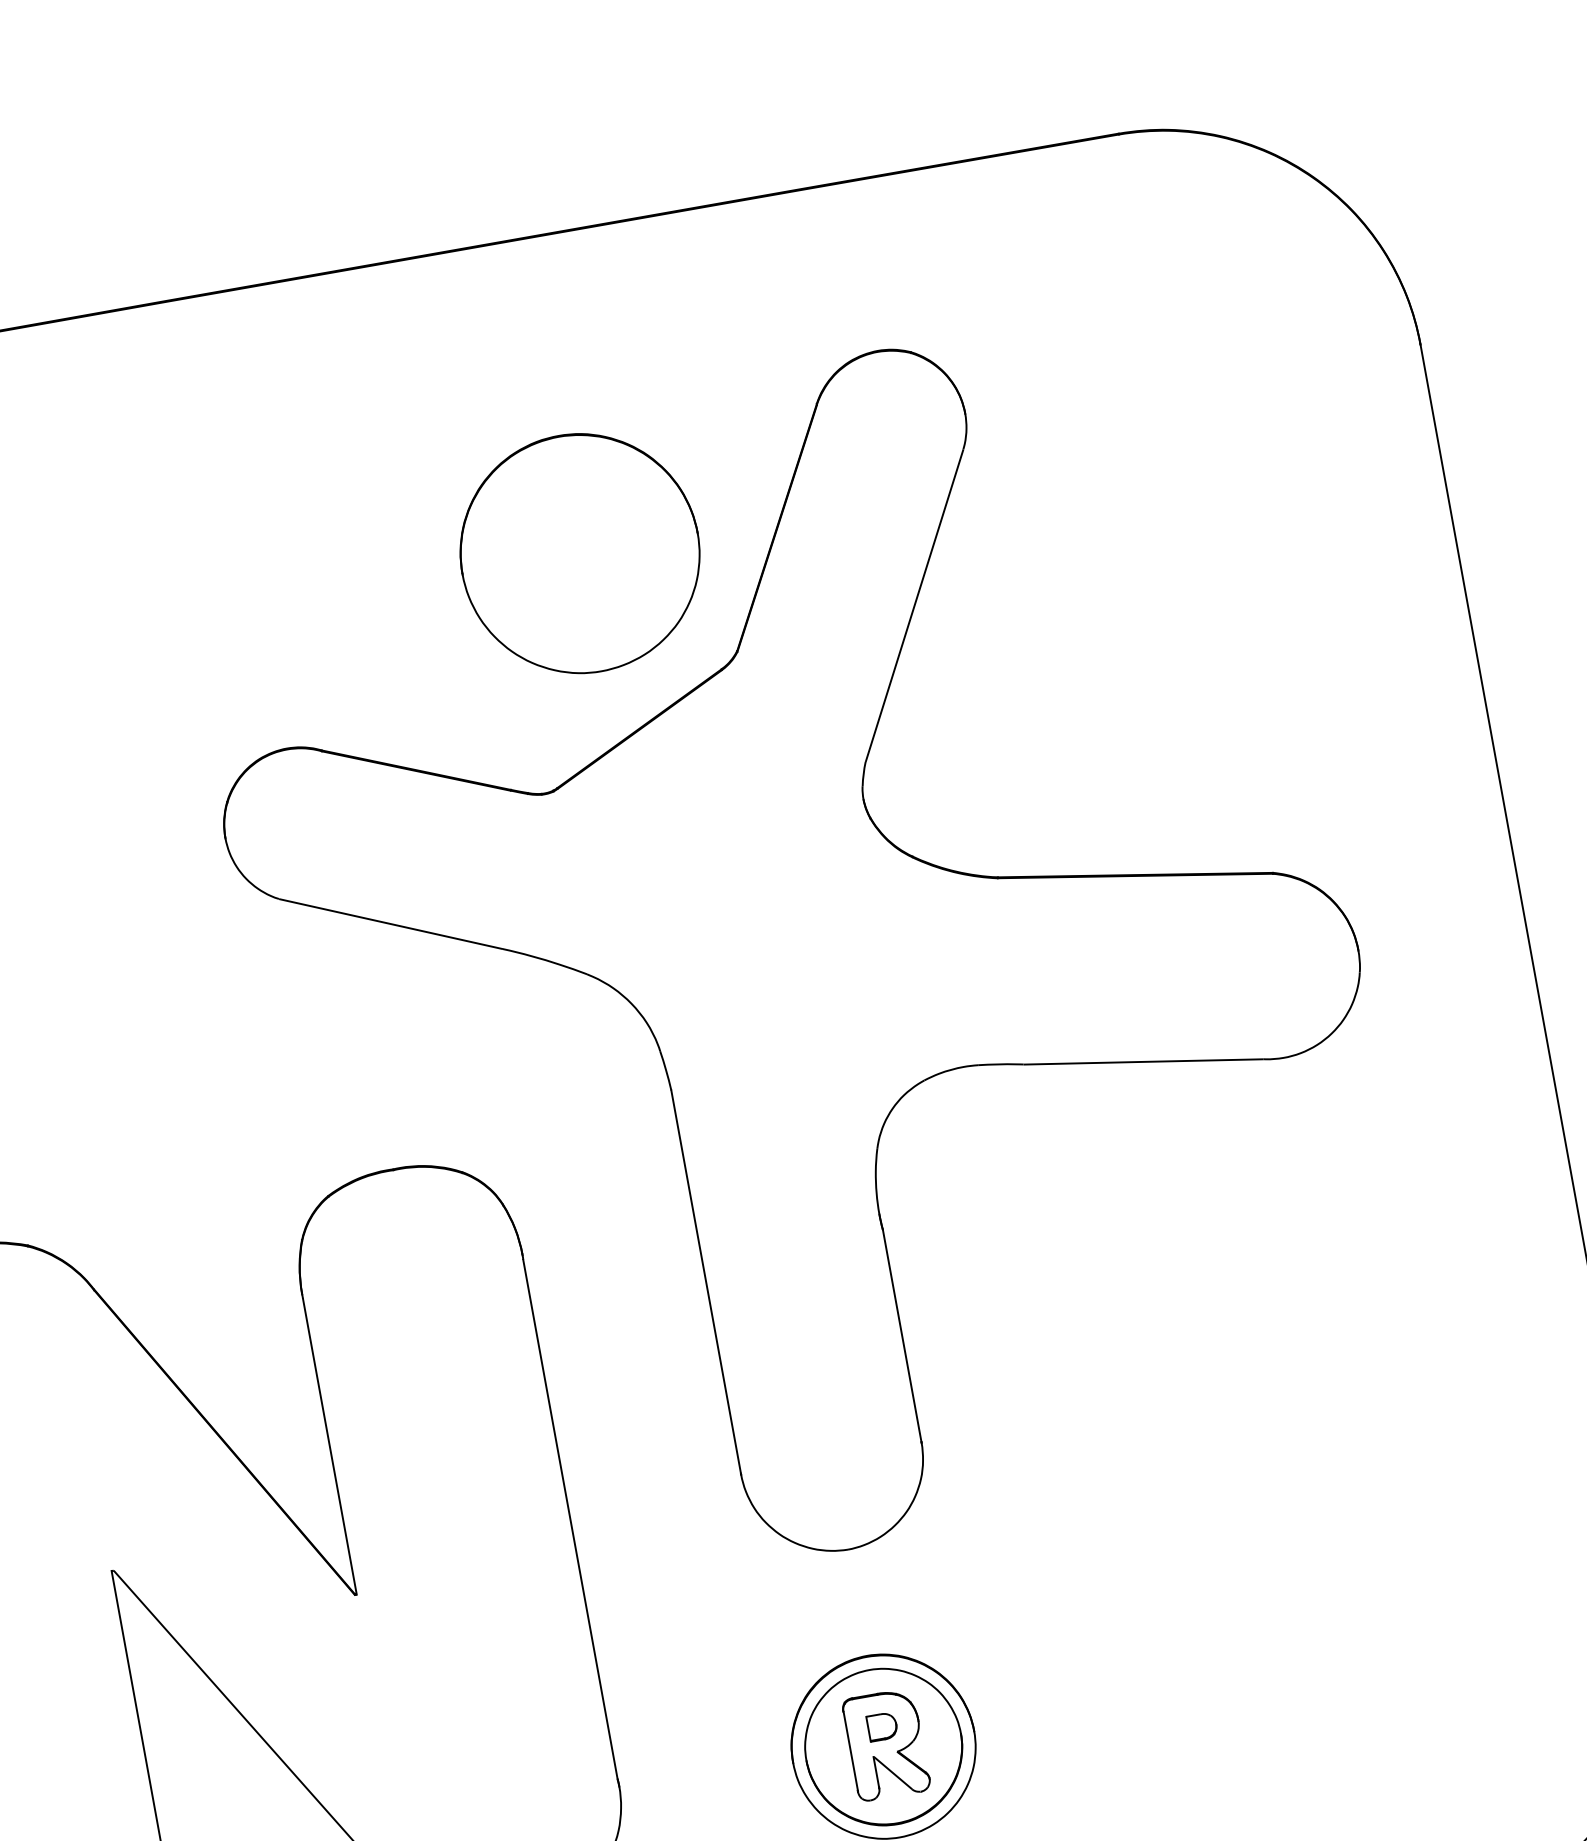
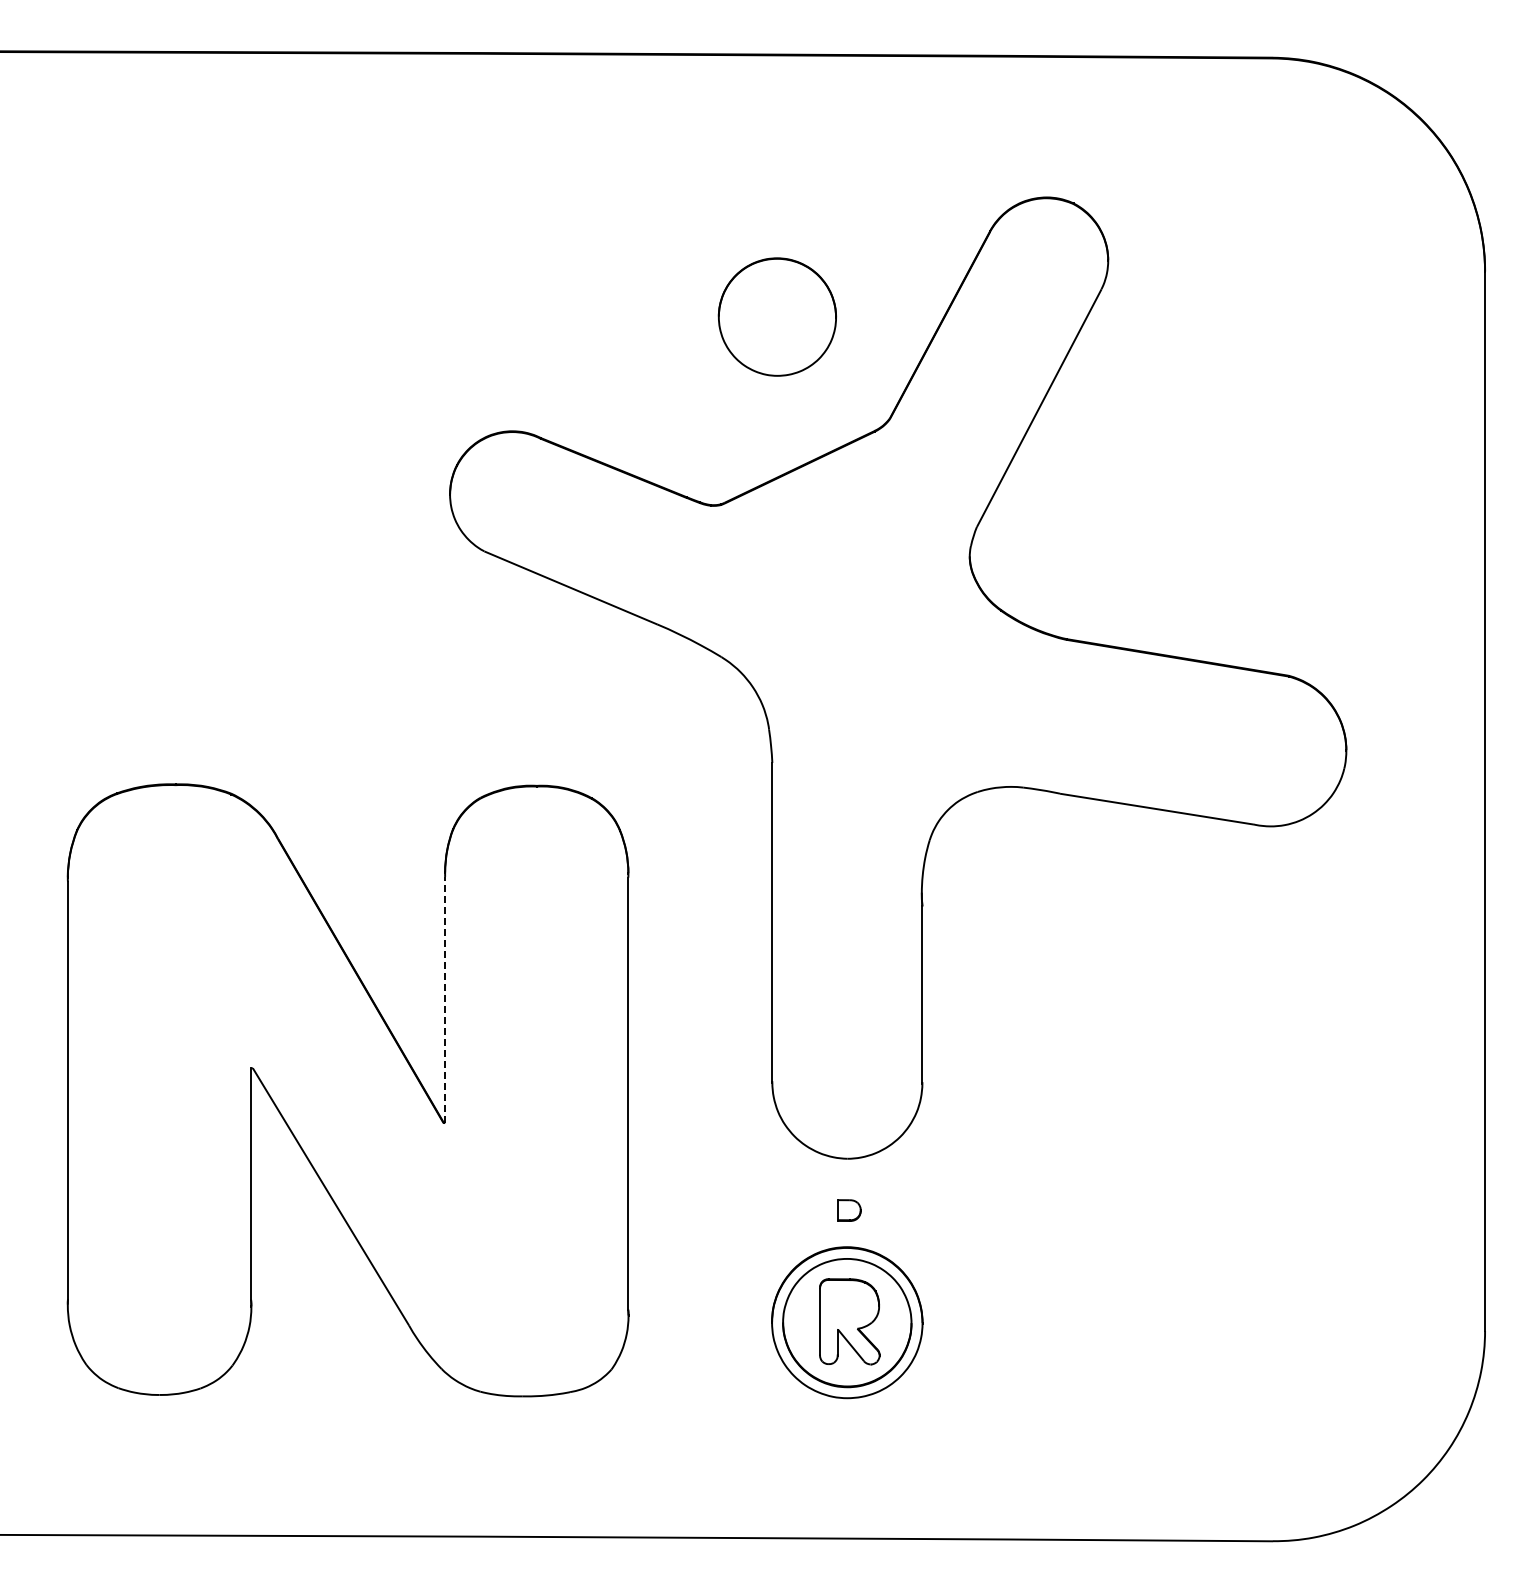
part: (580, 552) -> (777, 316), size x0.6
line: (330, 1446) -> (445, 999), solid -> dashed
part: (882, 1726) -> (849, 1210), moved

